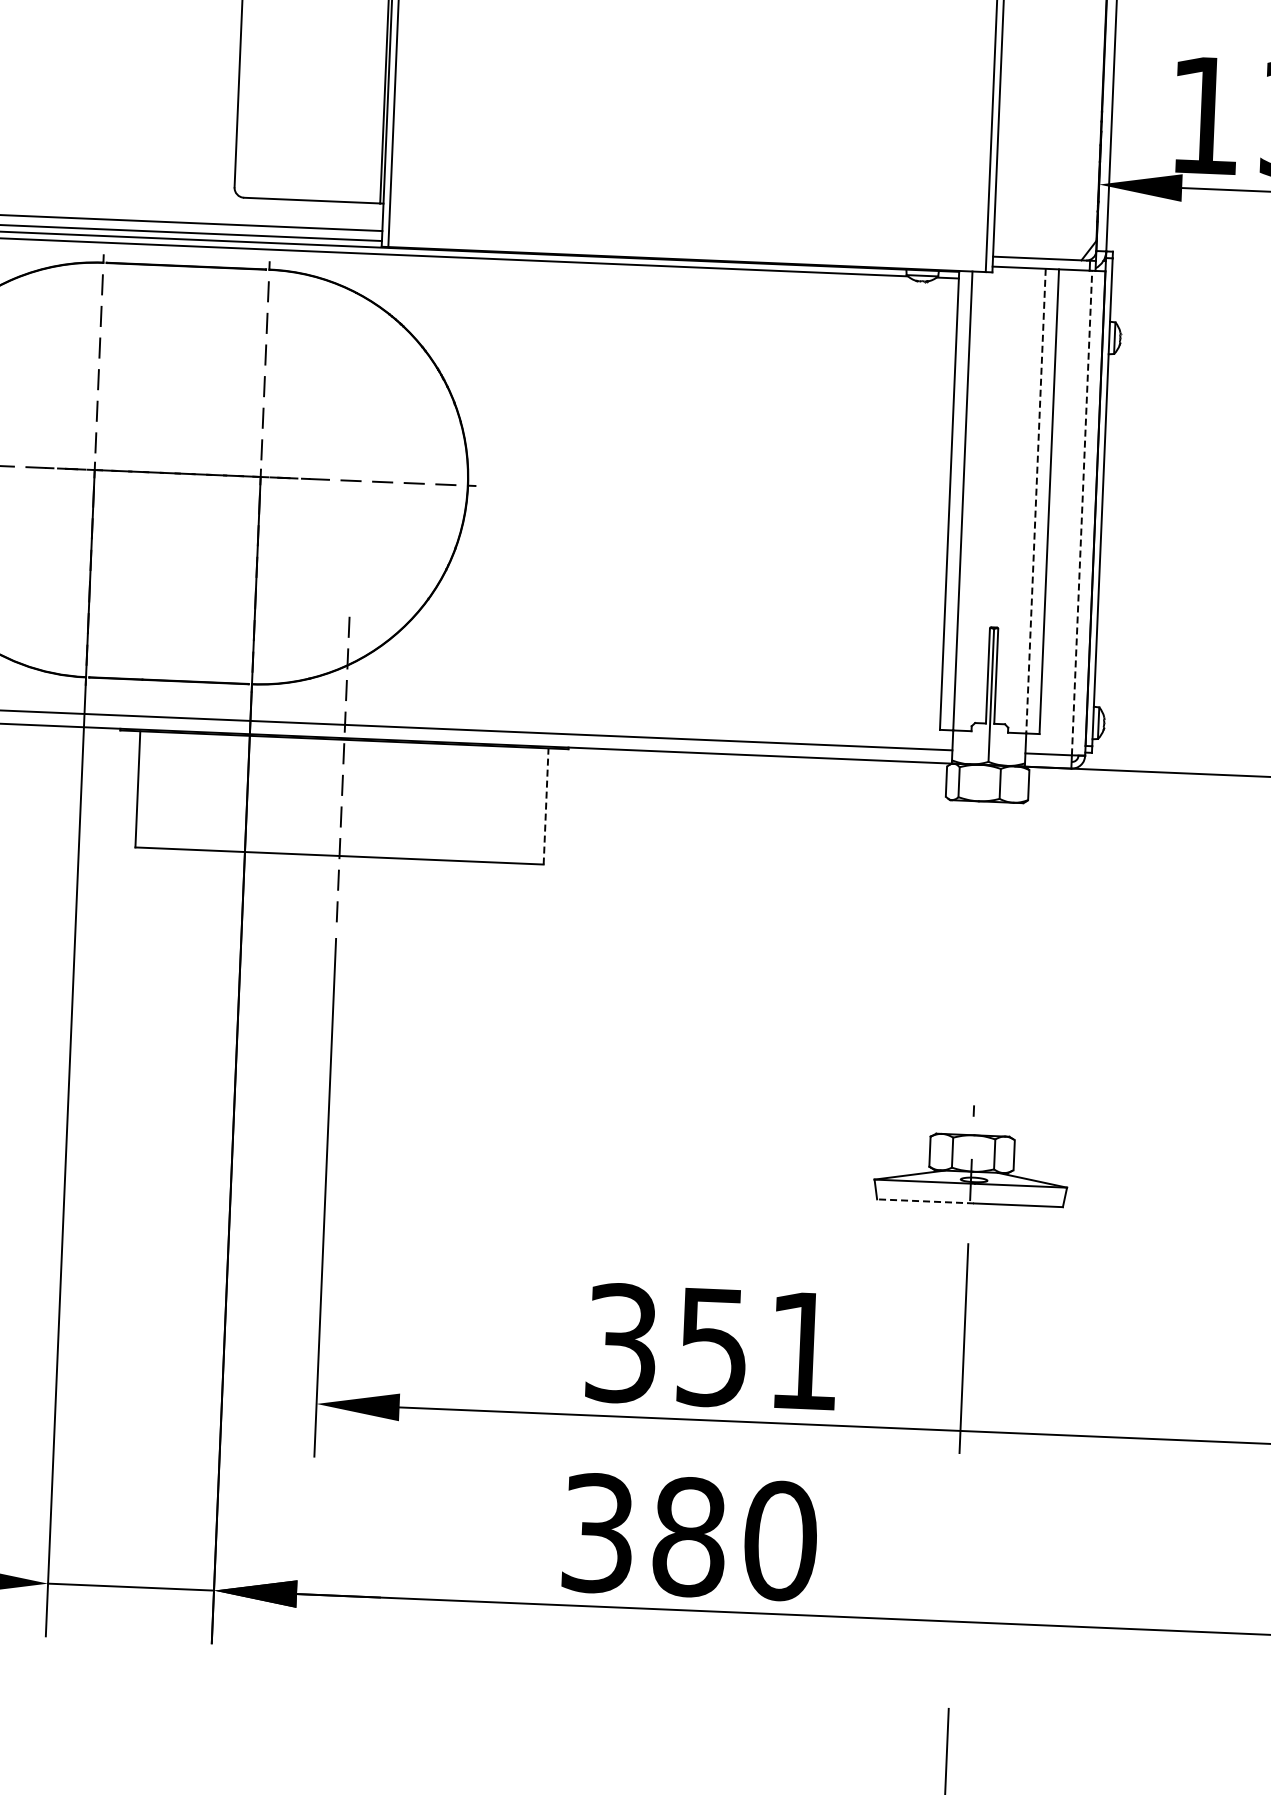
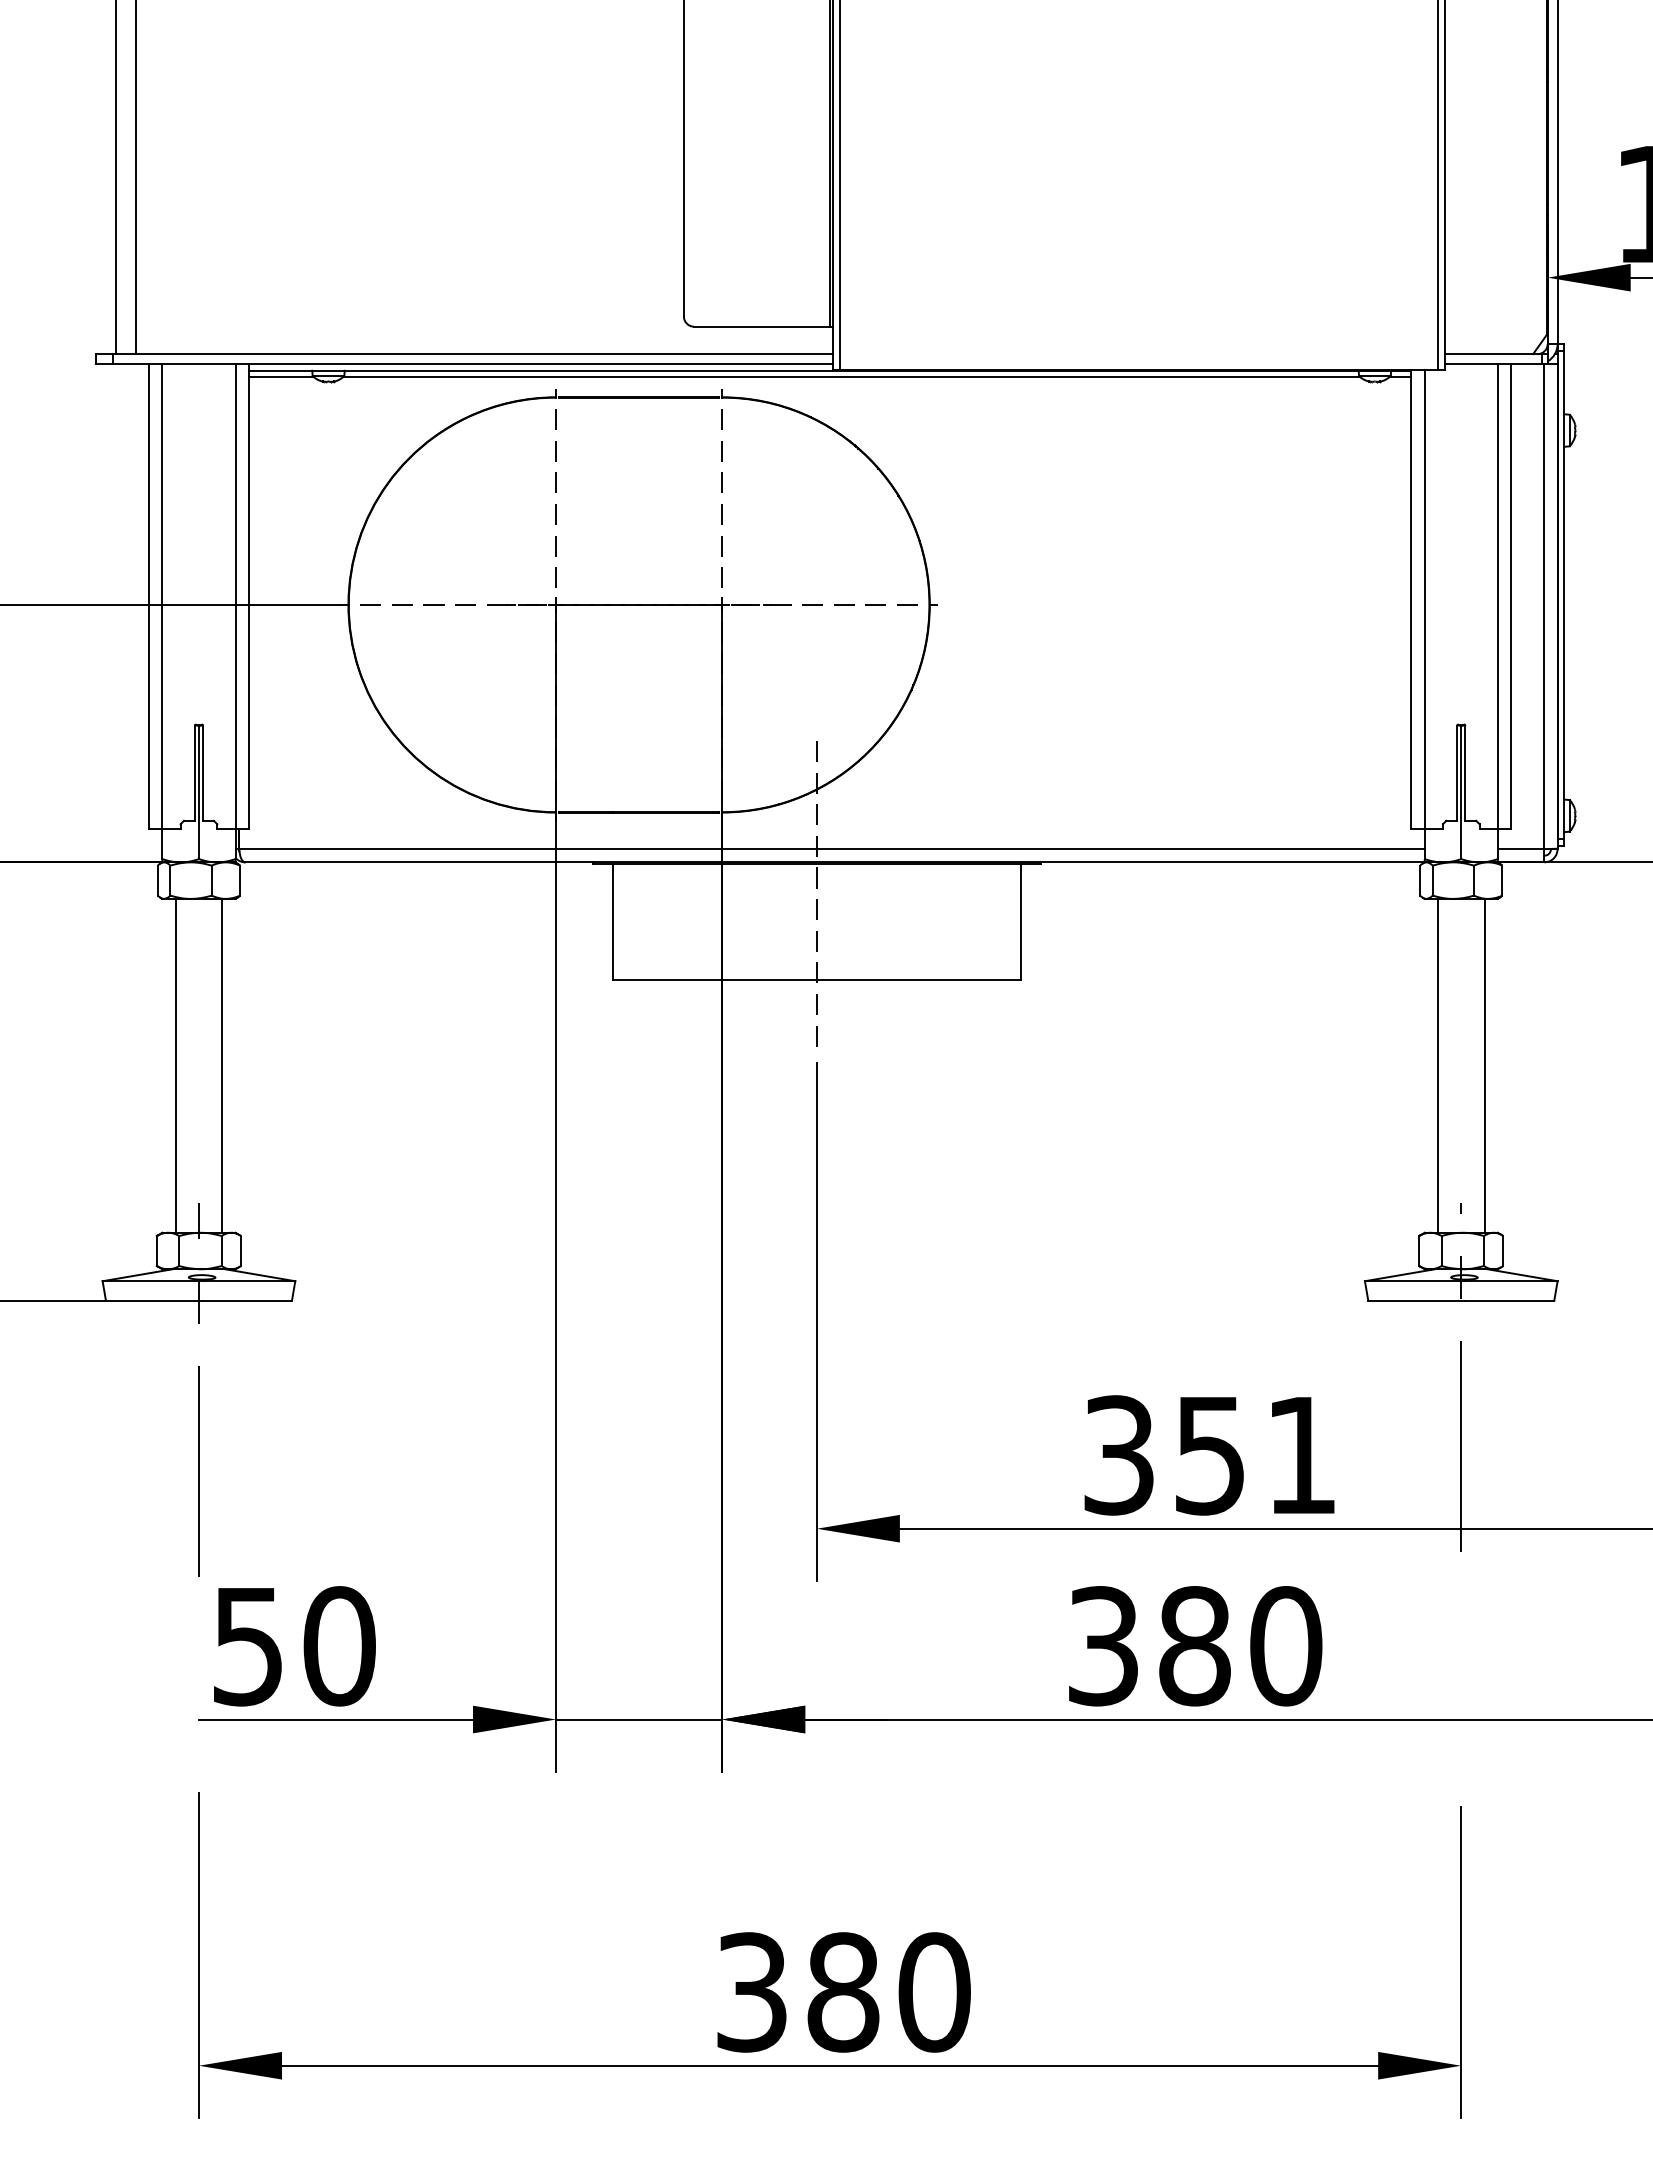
line: (1035, 501) -> (1497, 596), dashed -> solid
line: (1082, 512) -> (1544, 606), dashed -> solid
line: (546, 805) -> (1021, 921), dashed -> solid
line: (957, 967) -> (1438, 1065), added
line: (1003, 969) -> (1484, 1065), added
line: (925, 1201) -> (1416, 1300), dashed -> solid

